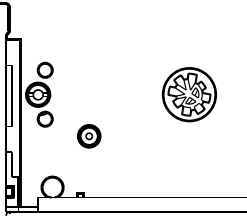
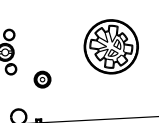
part: (189, 94) -> (111, 46), size x1.43

